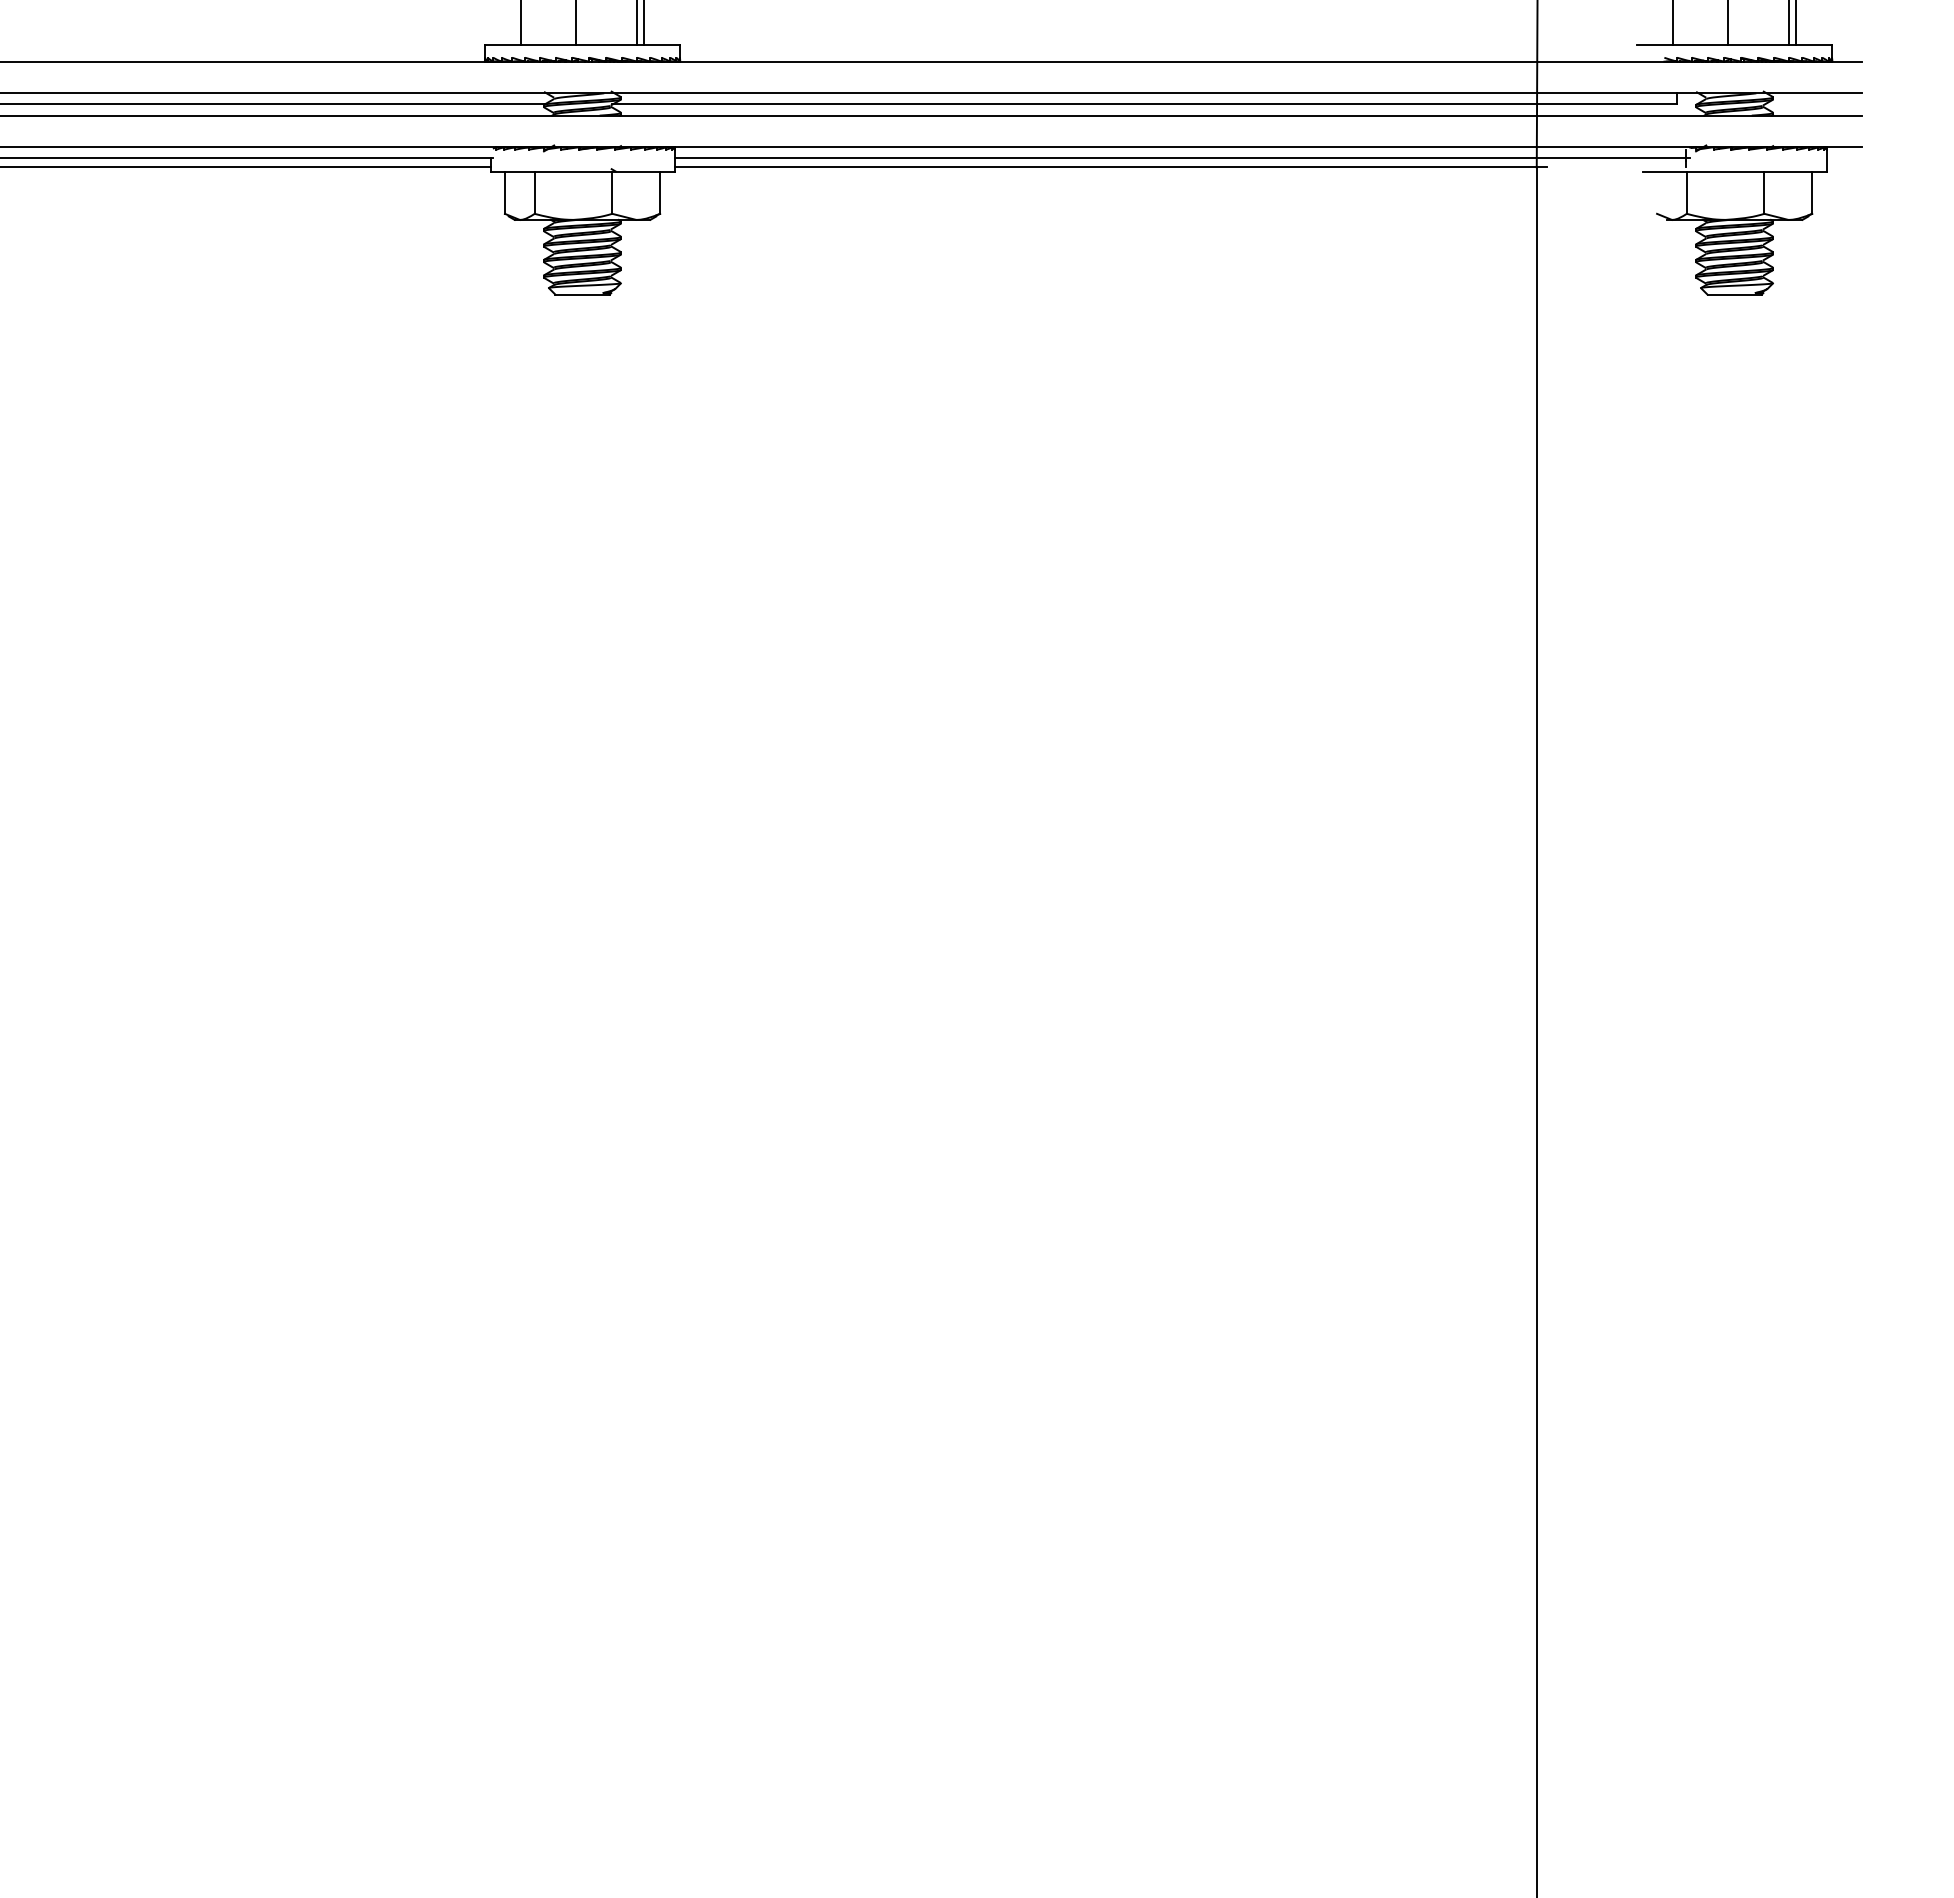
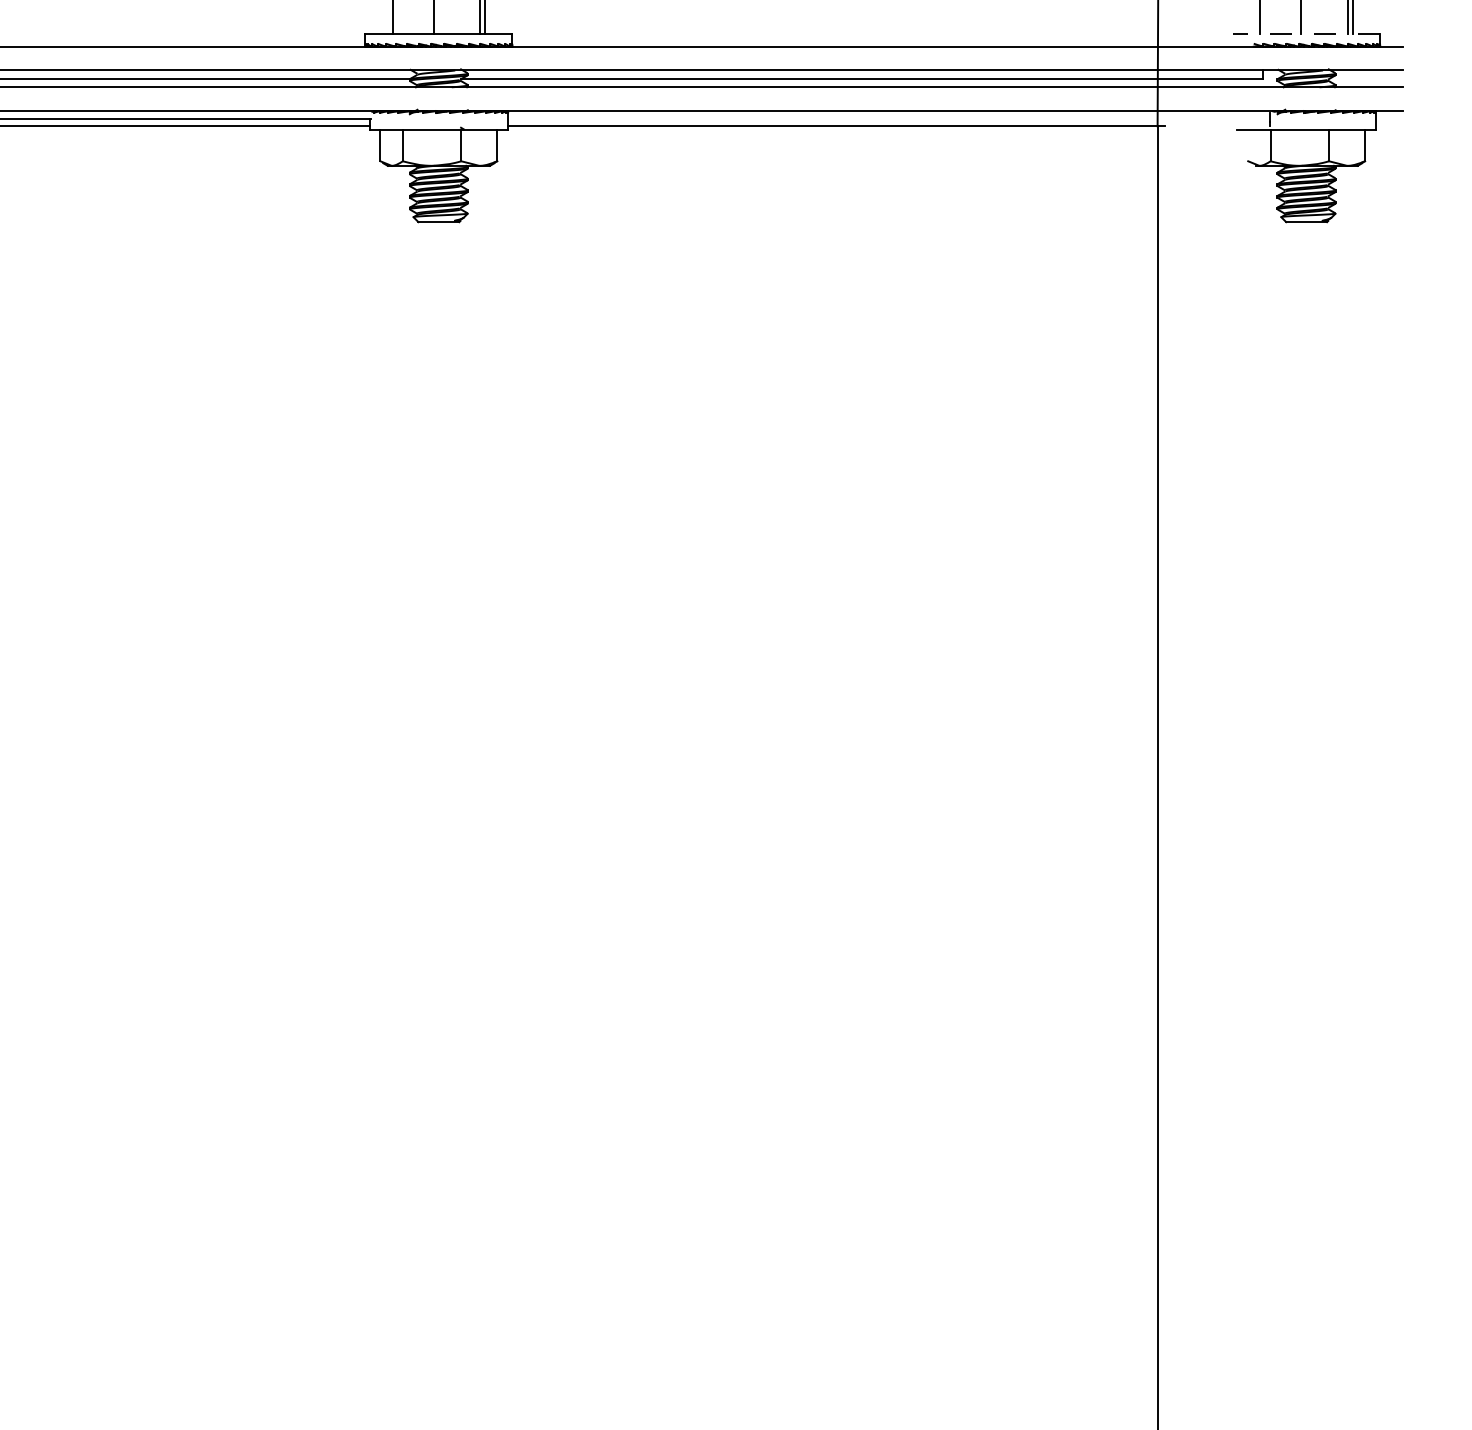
line: (1734, 44) -> (1306, 33), solid -> dashed
line: (1181, 157) -> (890, 118), removed

